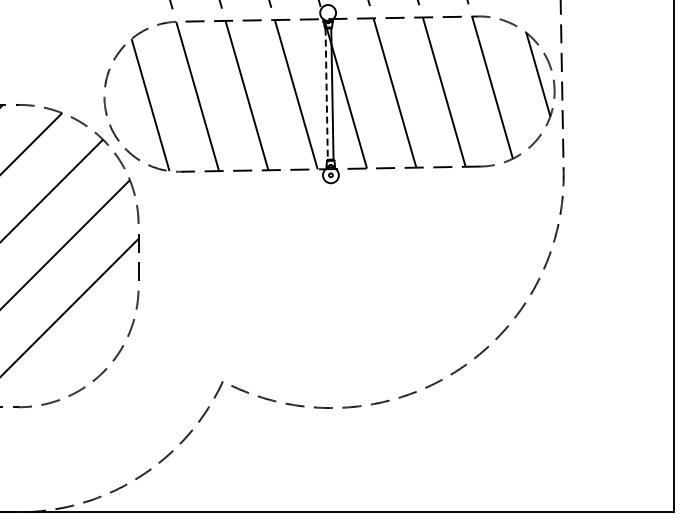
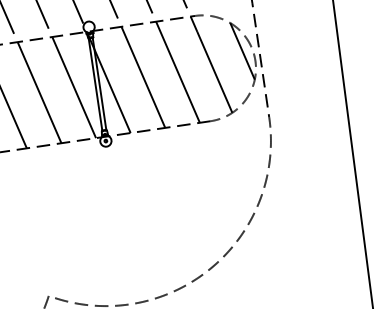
line: (326, 94) -> (95, 84), dashed -> solid

